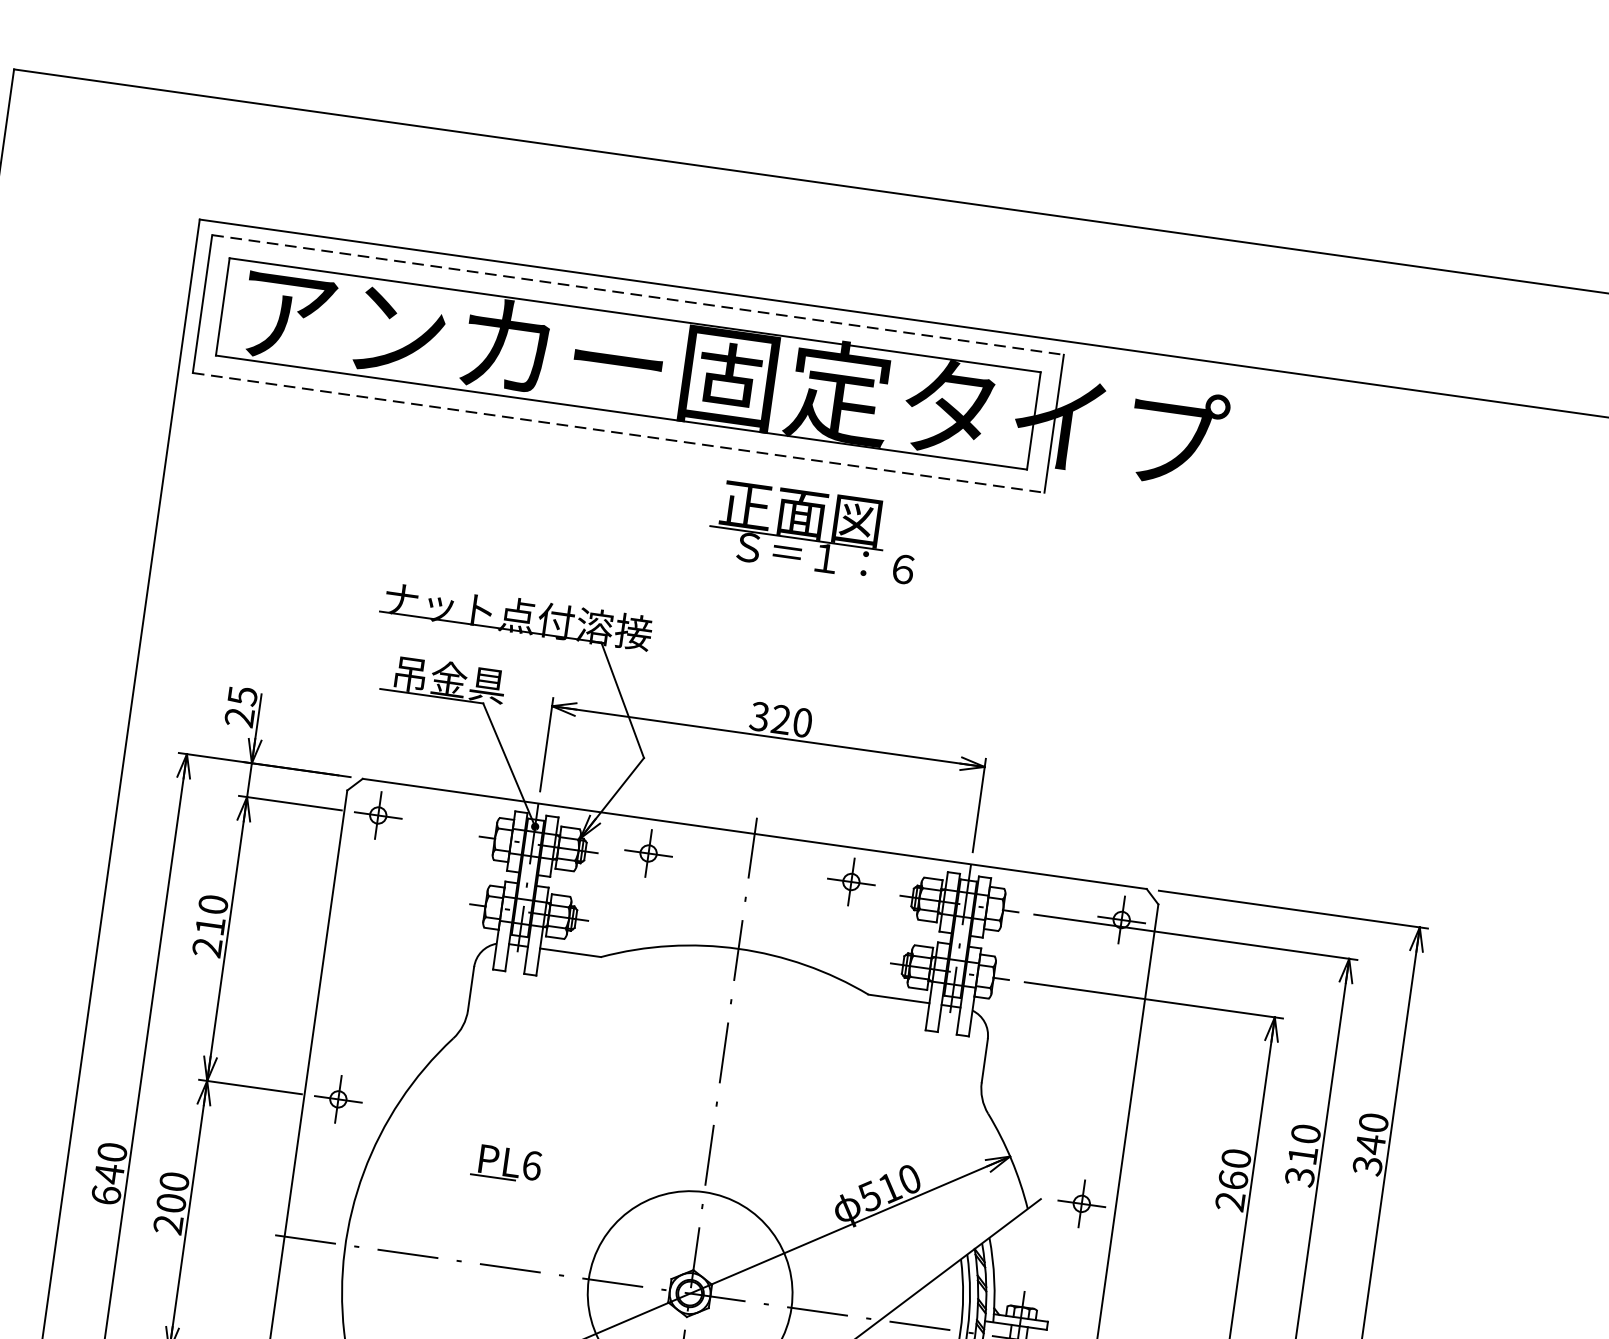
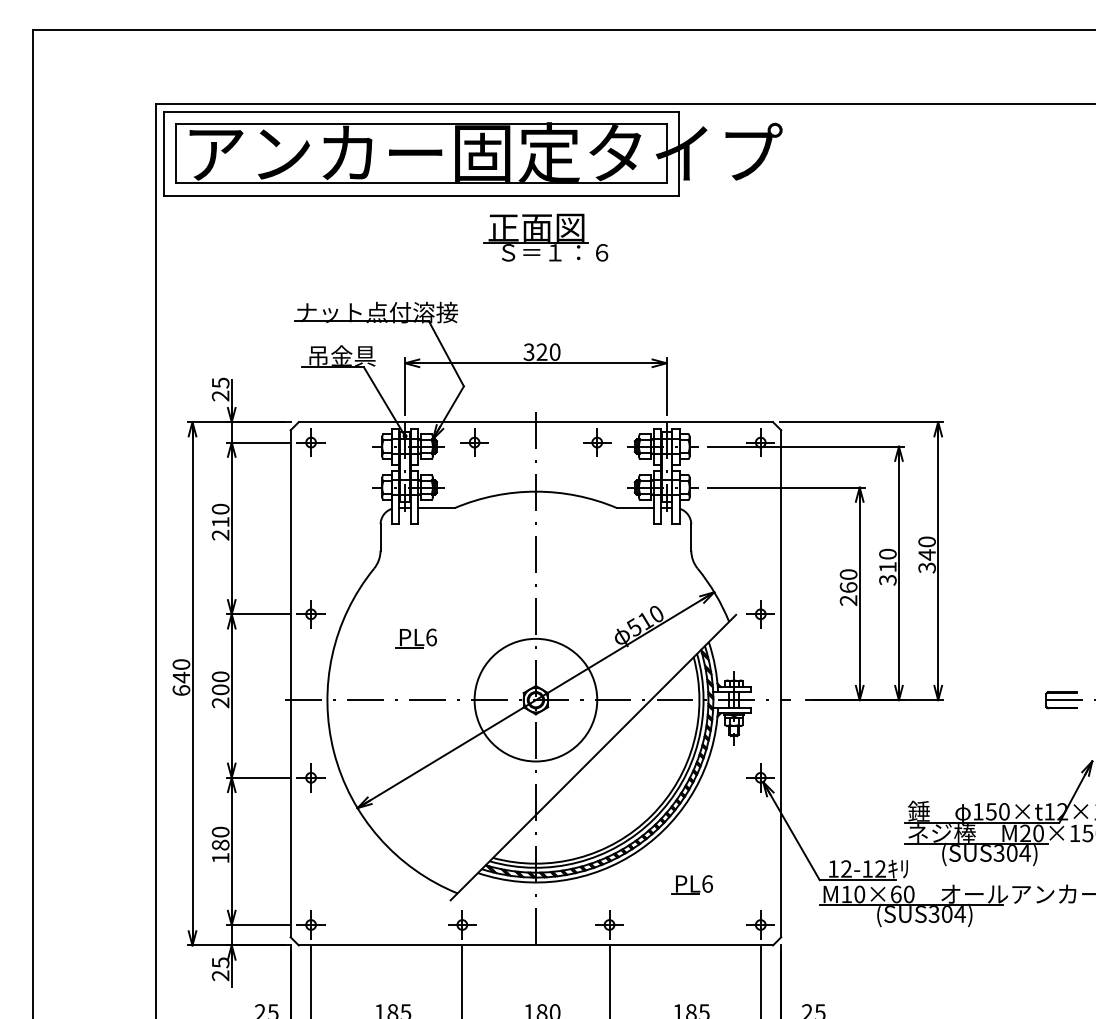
line: (637, 295) -> (421, 112), dashed -> solid
line: (618, 432) -> (421, 195), dashed -> solid

